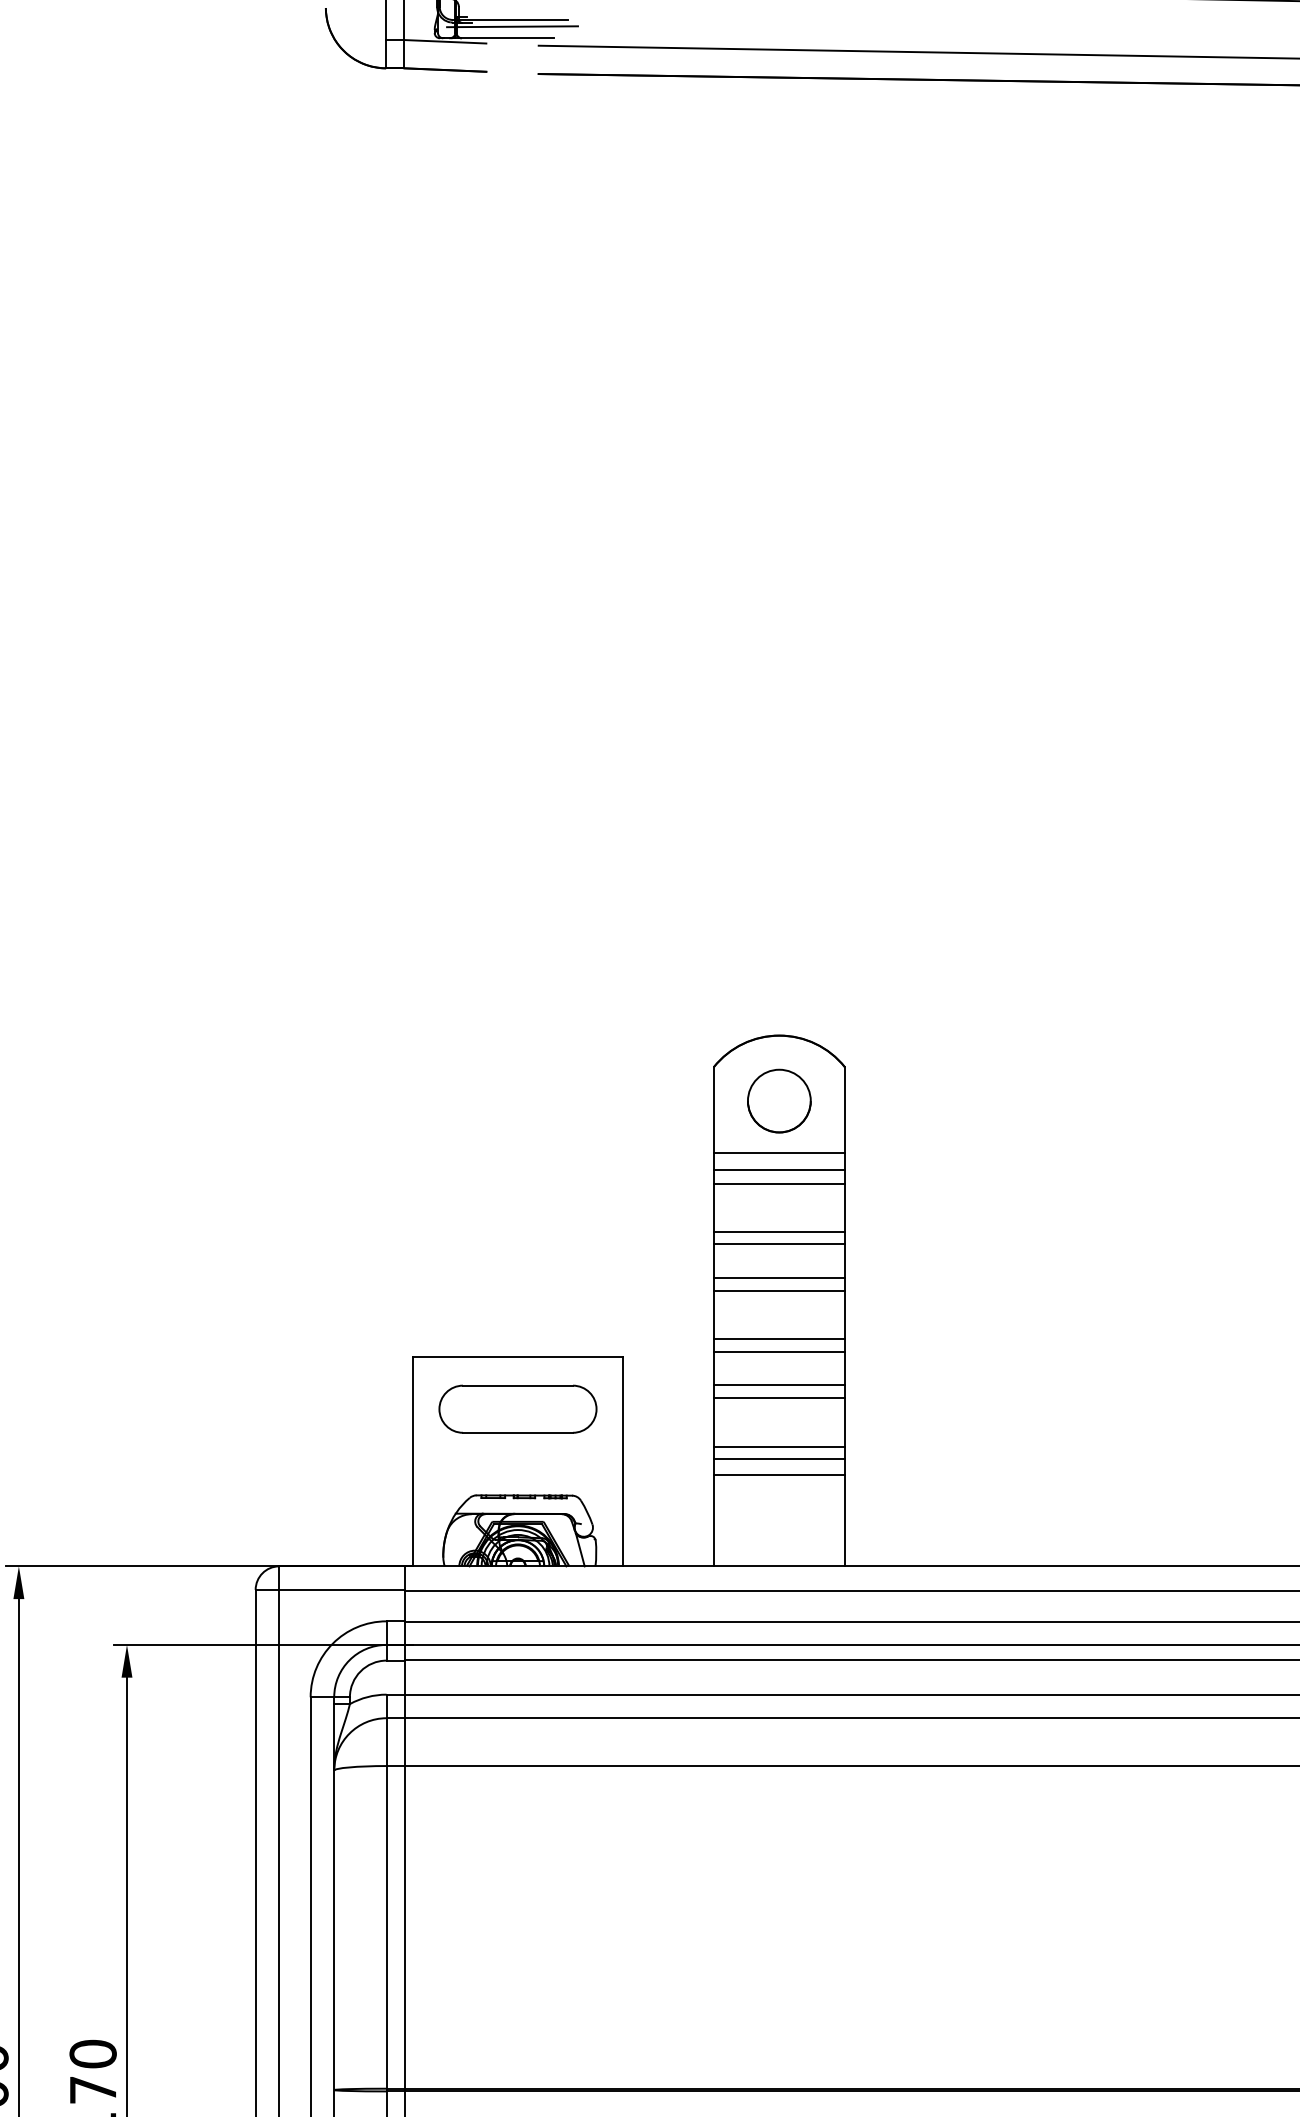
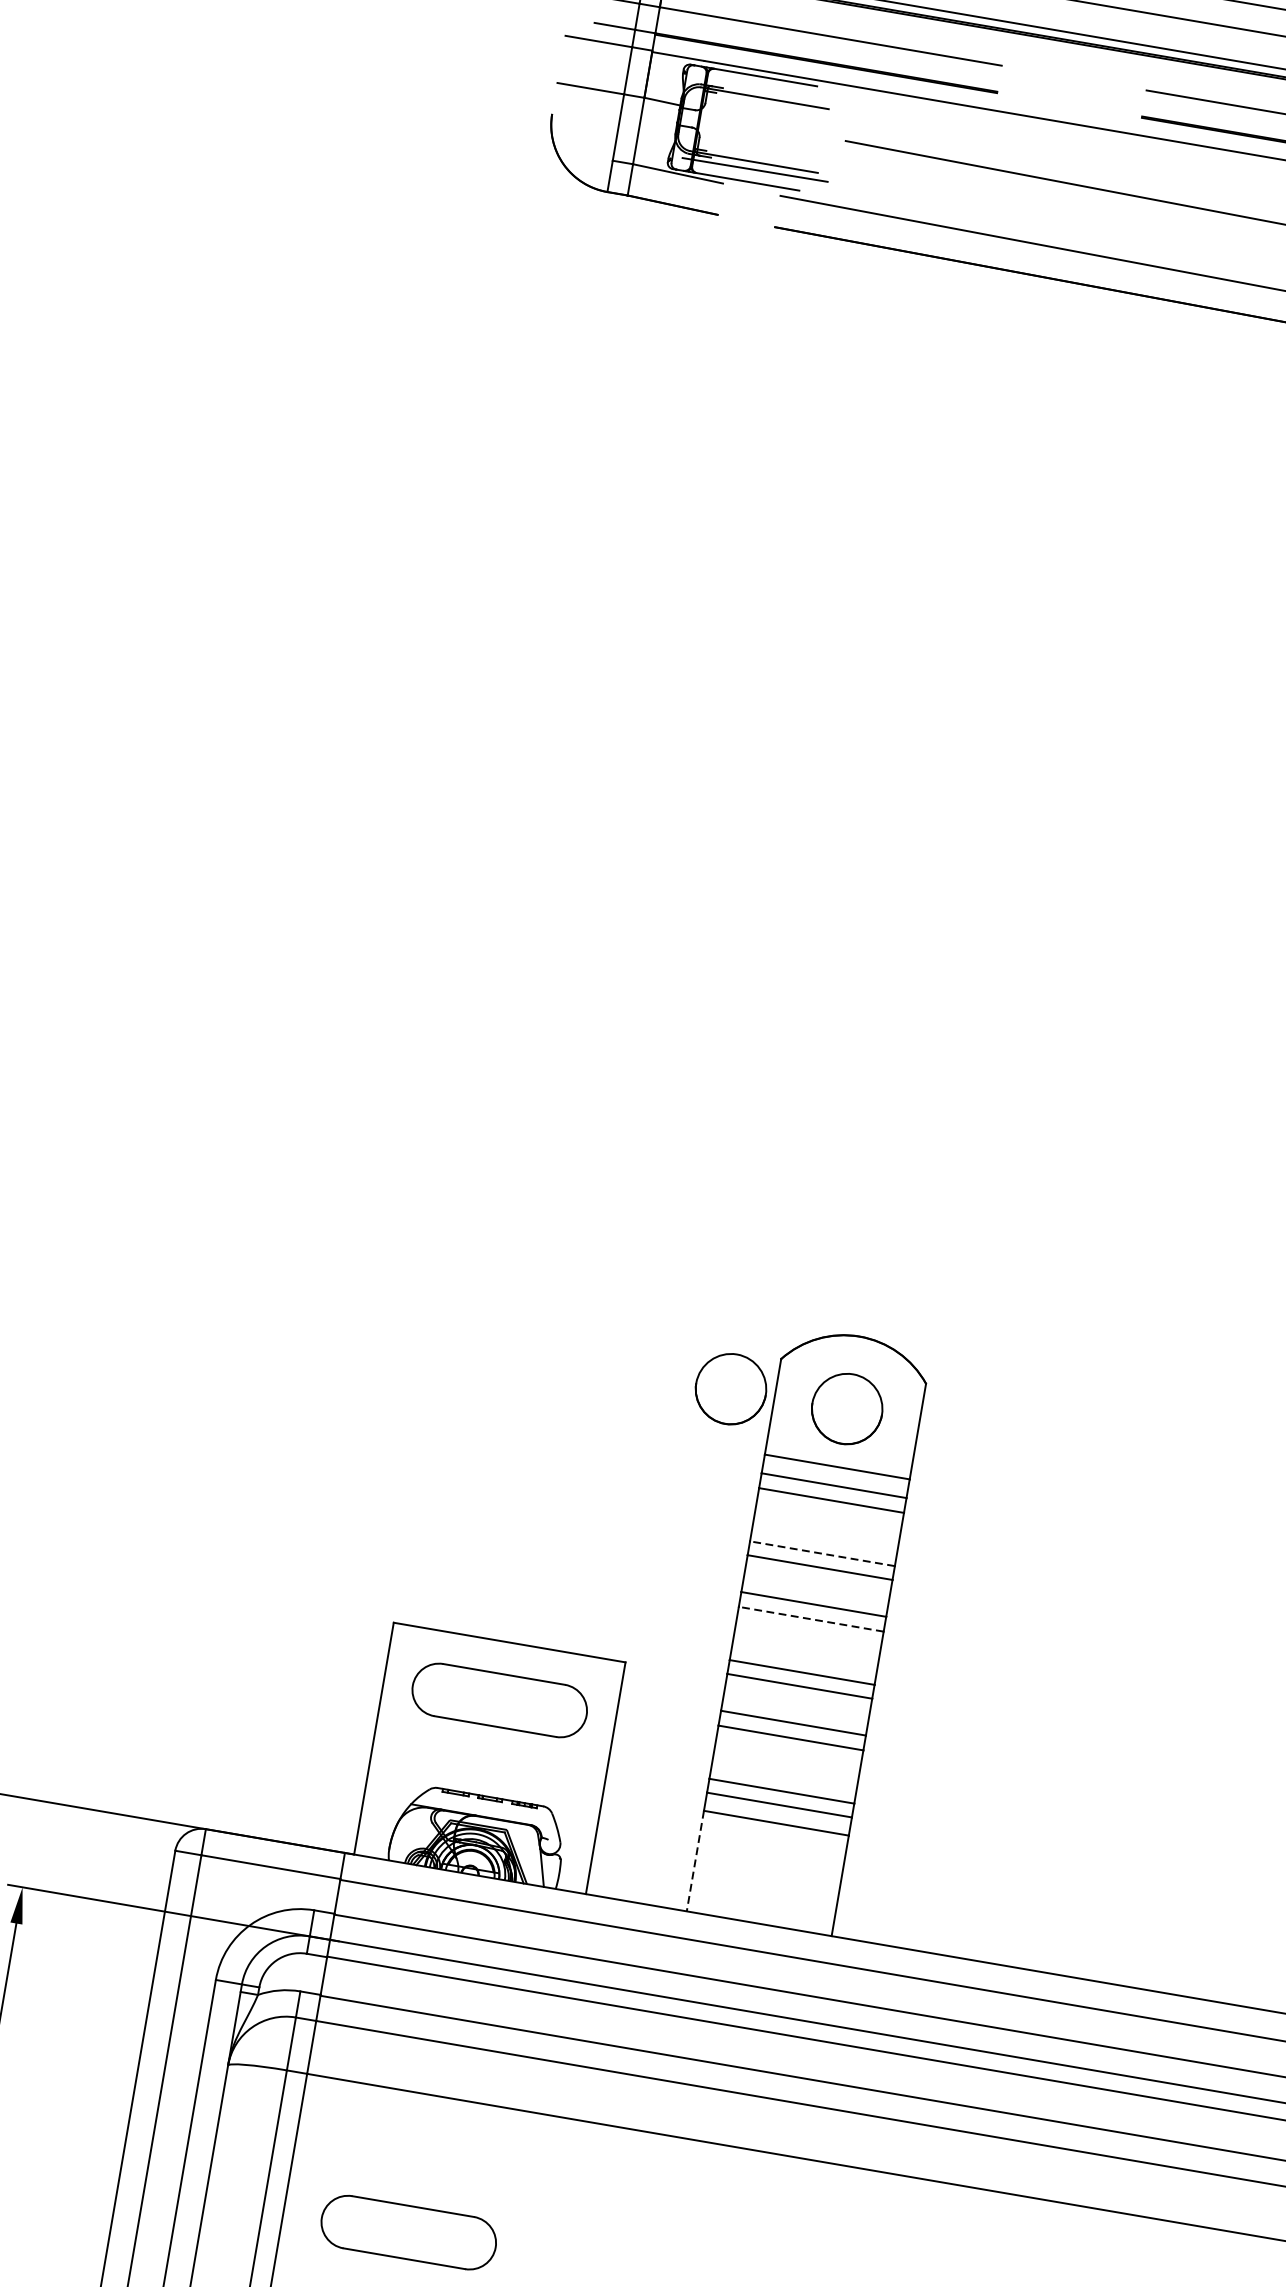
part: (674, 1100) -> (731, 1388), added
line: (778, 1231) -> (821, 1553), solid -> dashed
line: (778, 1291) -> (810, 1619), solid -> dashed
line: (713, 1521) -> (694, 1861), solid -> dashed
part: (517, 1889) -> (408, 2231), added

